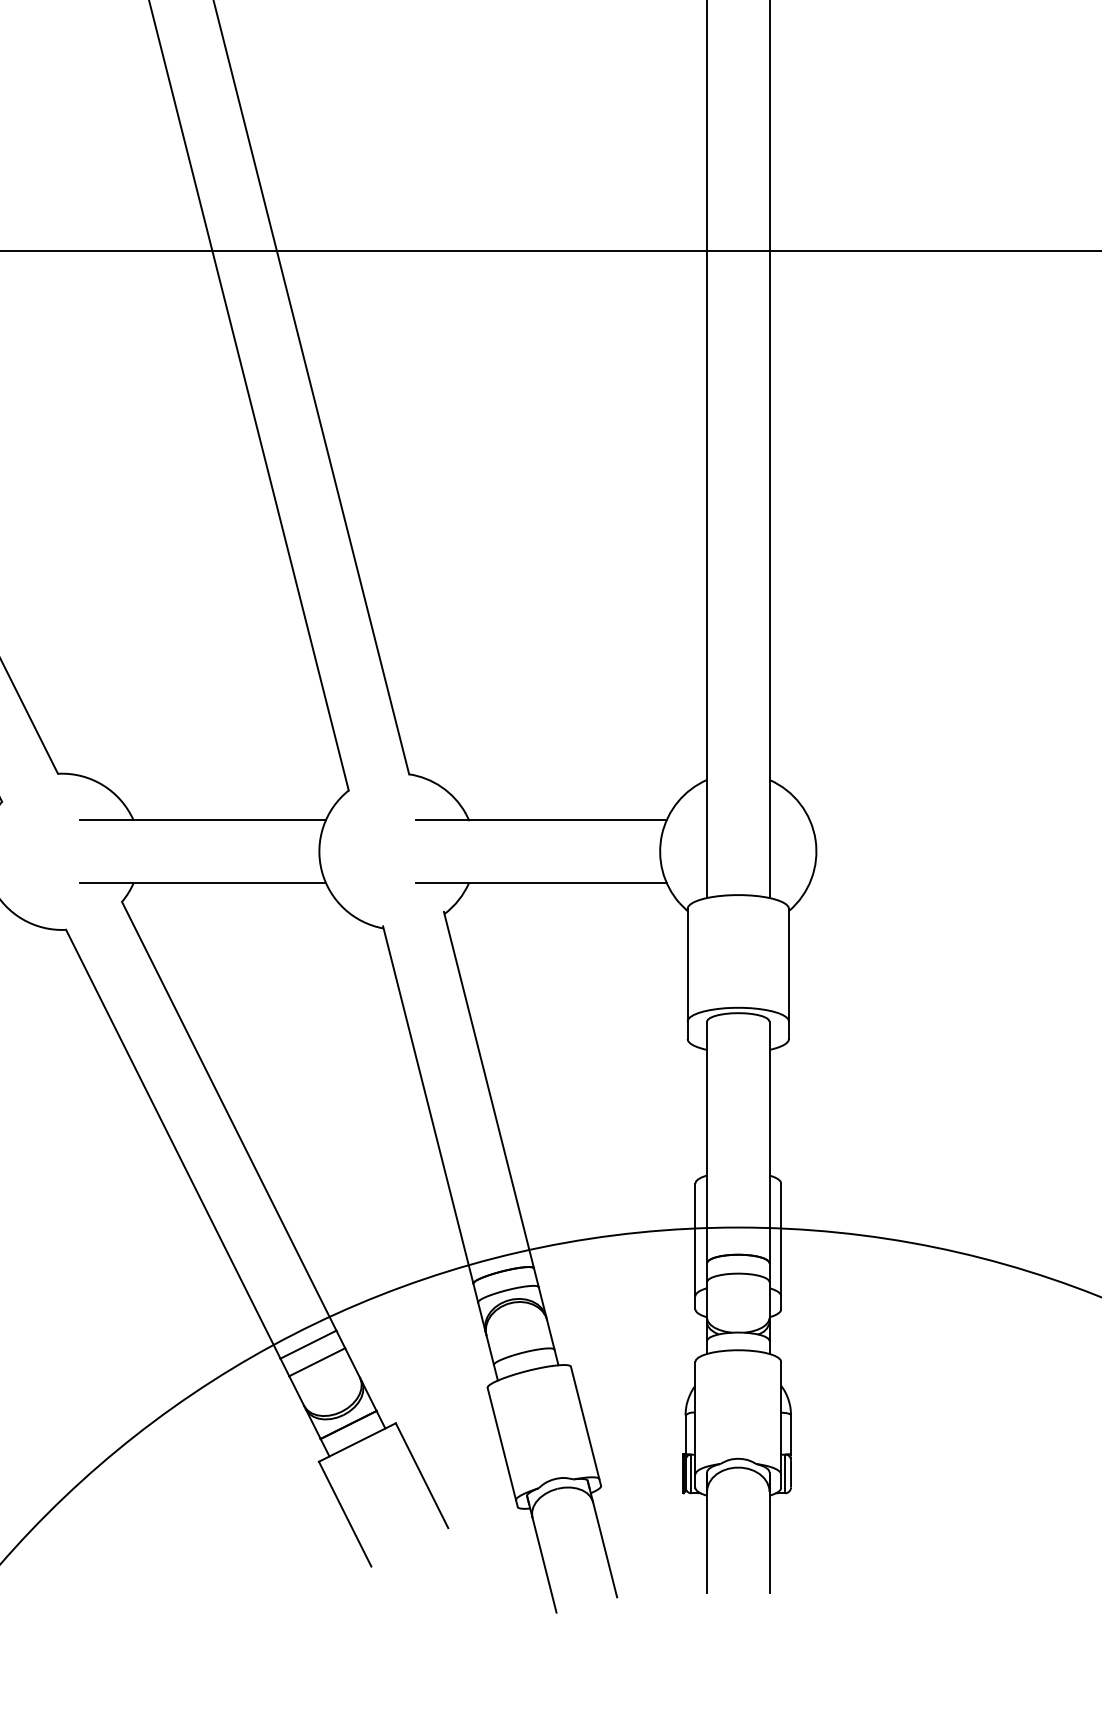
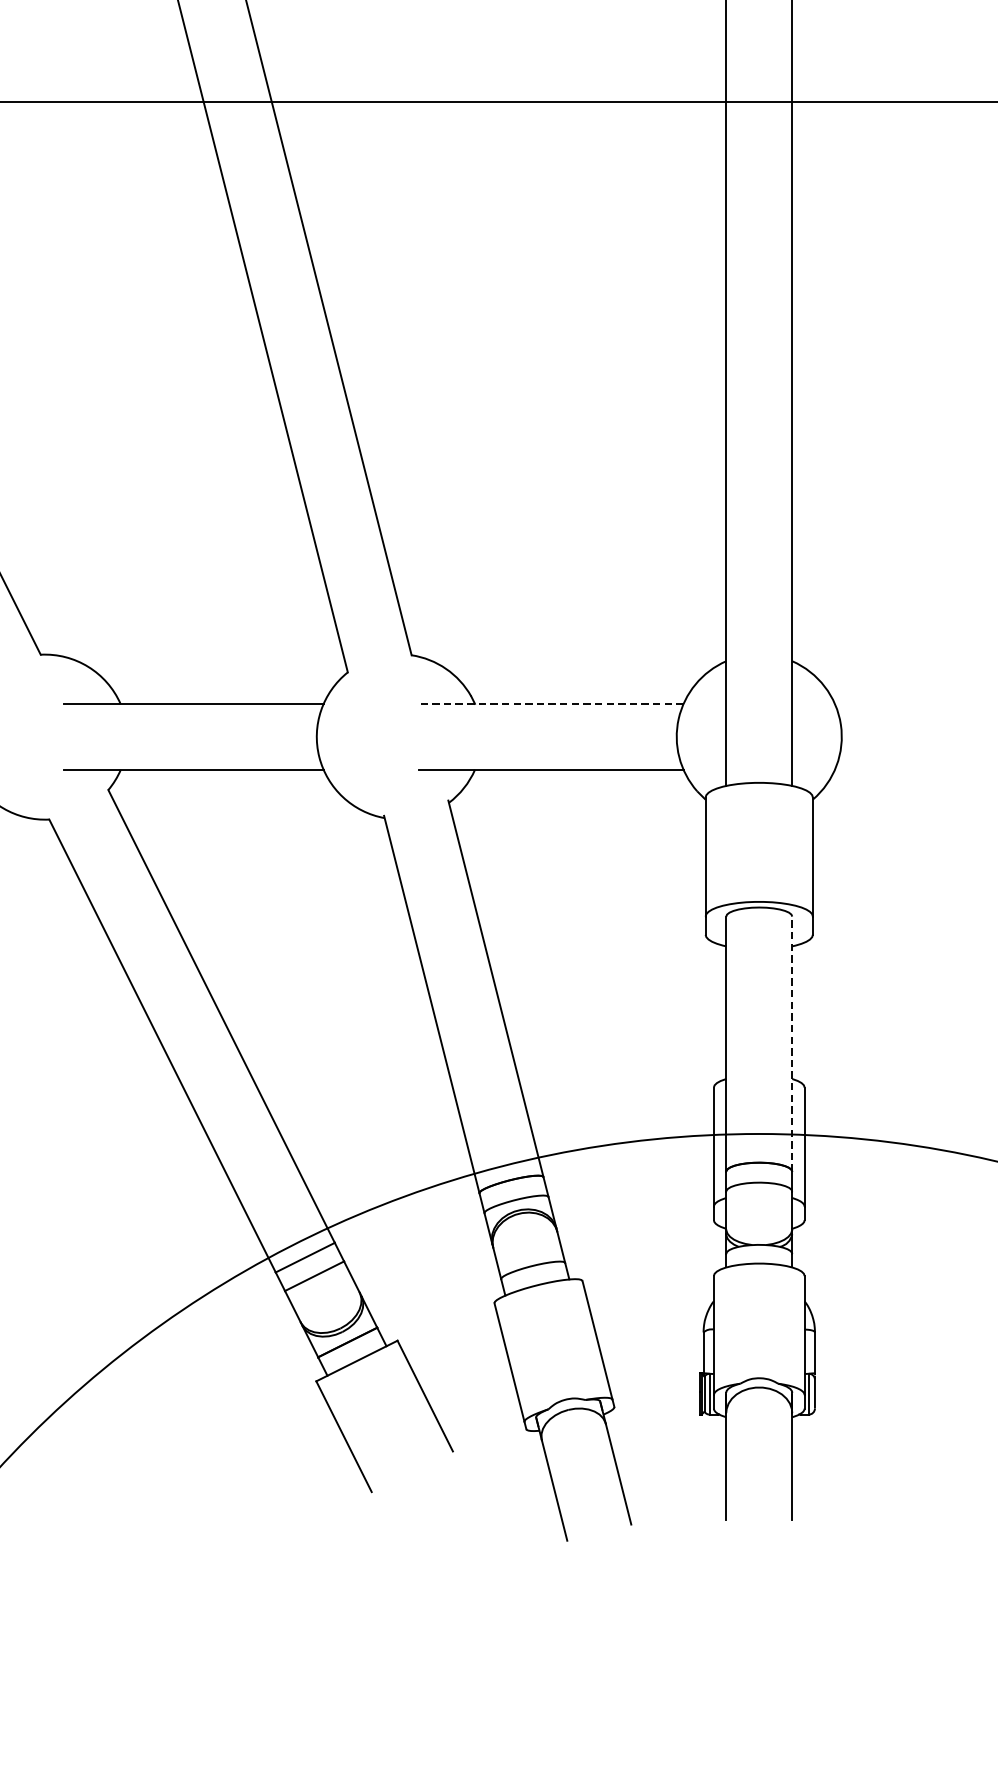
line: (540, 820) -> (550, 704), solid -> dashed
line: (769, 1142) -> (792, 1044), solid -> dashed

